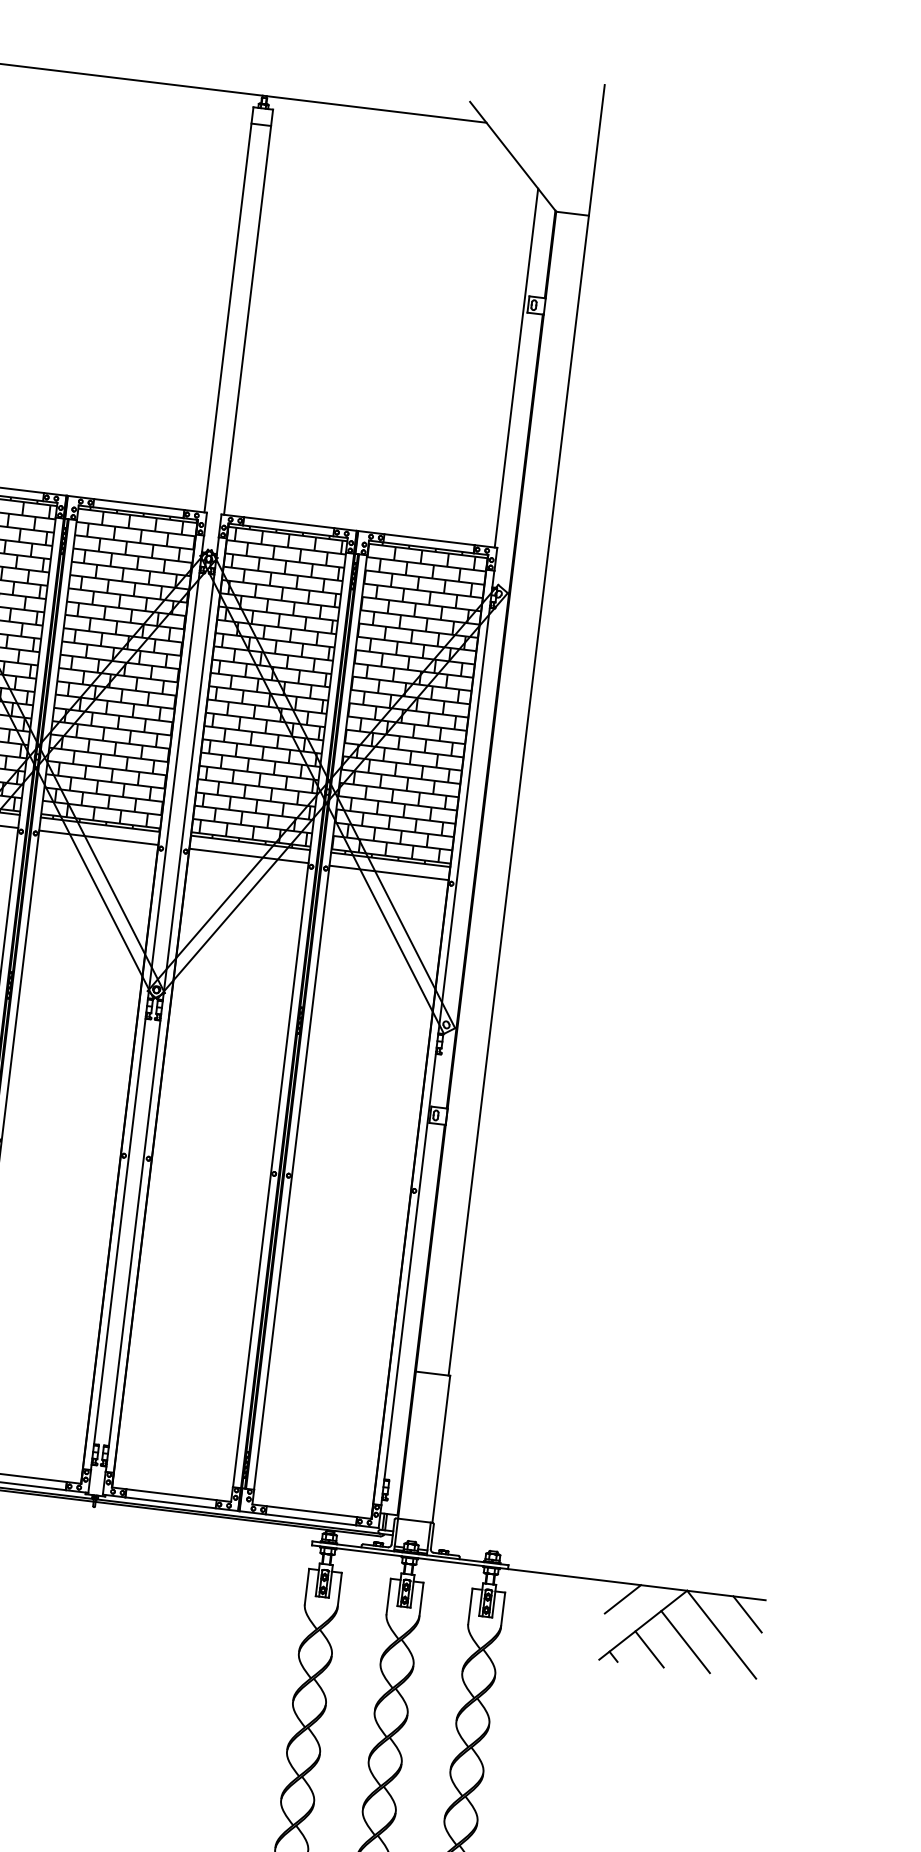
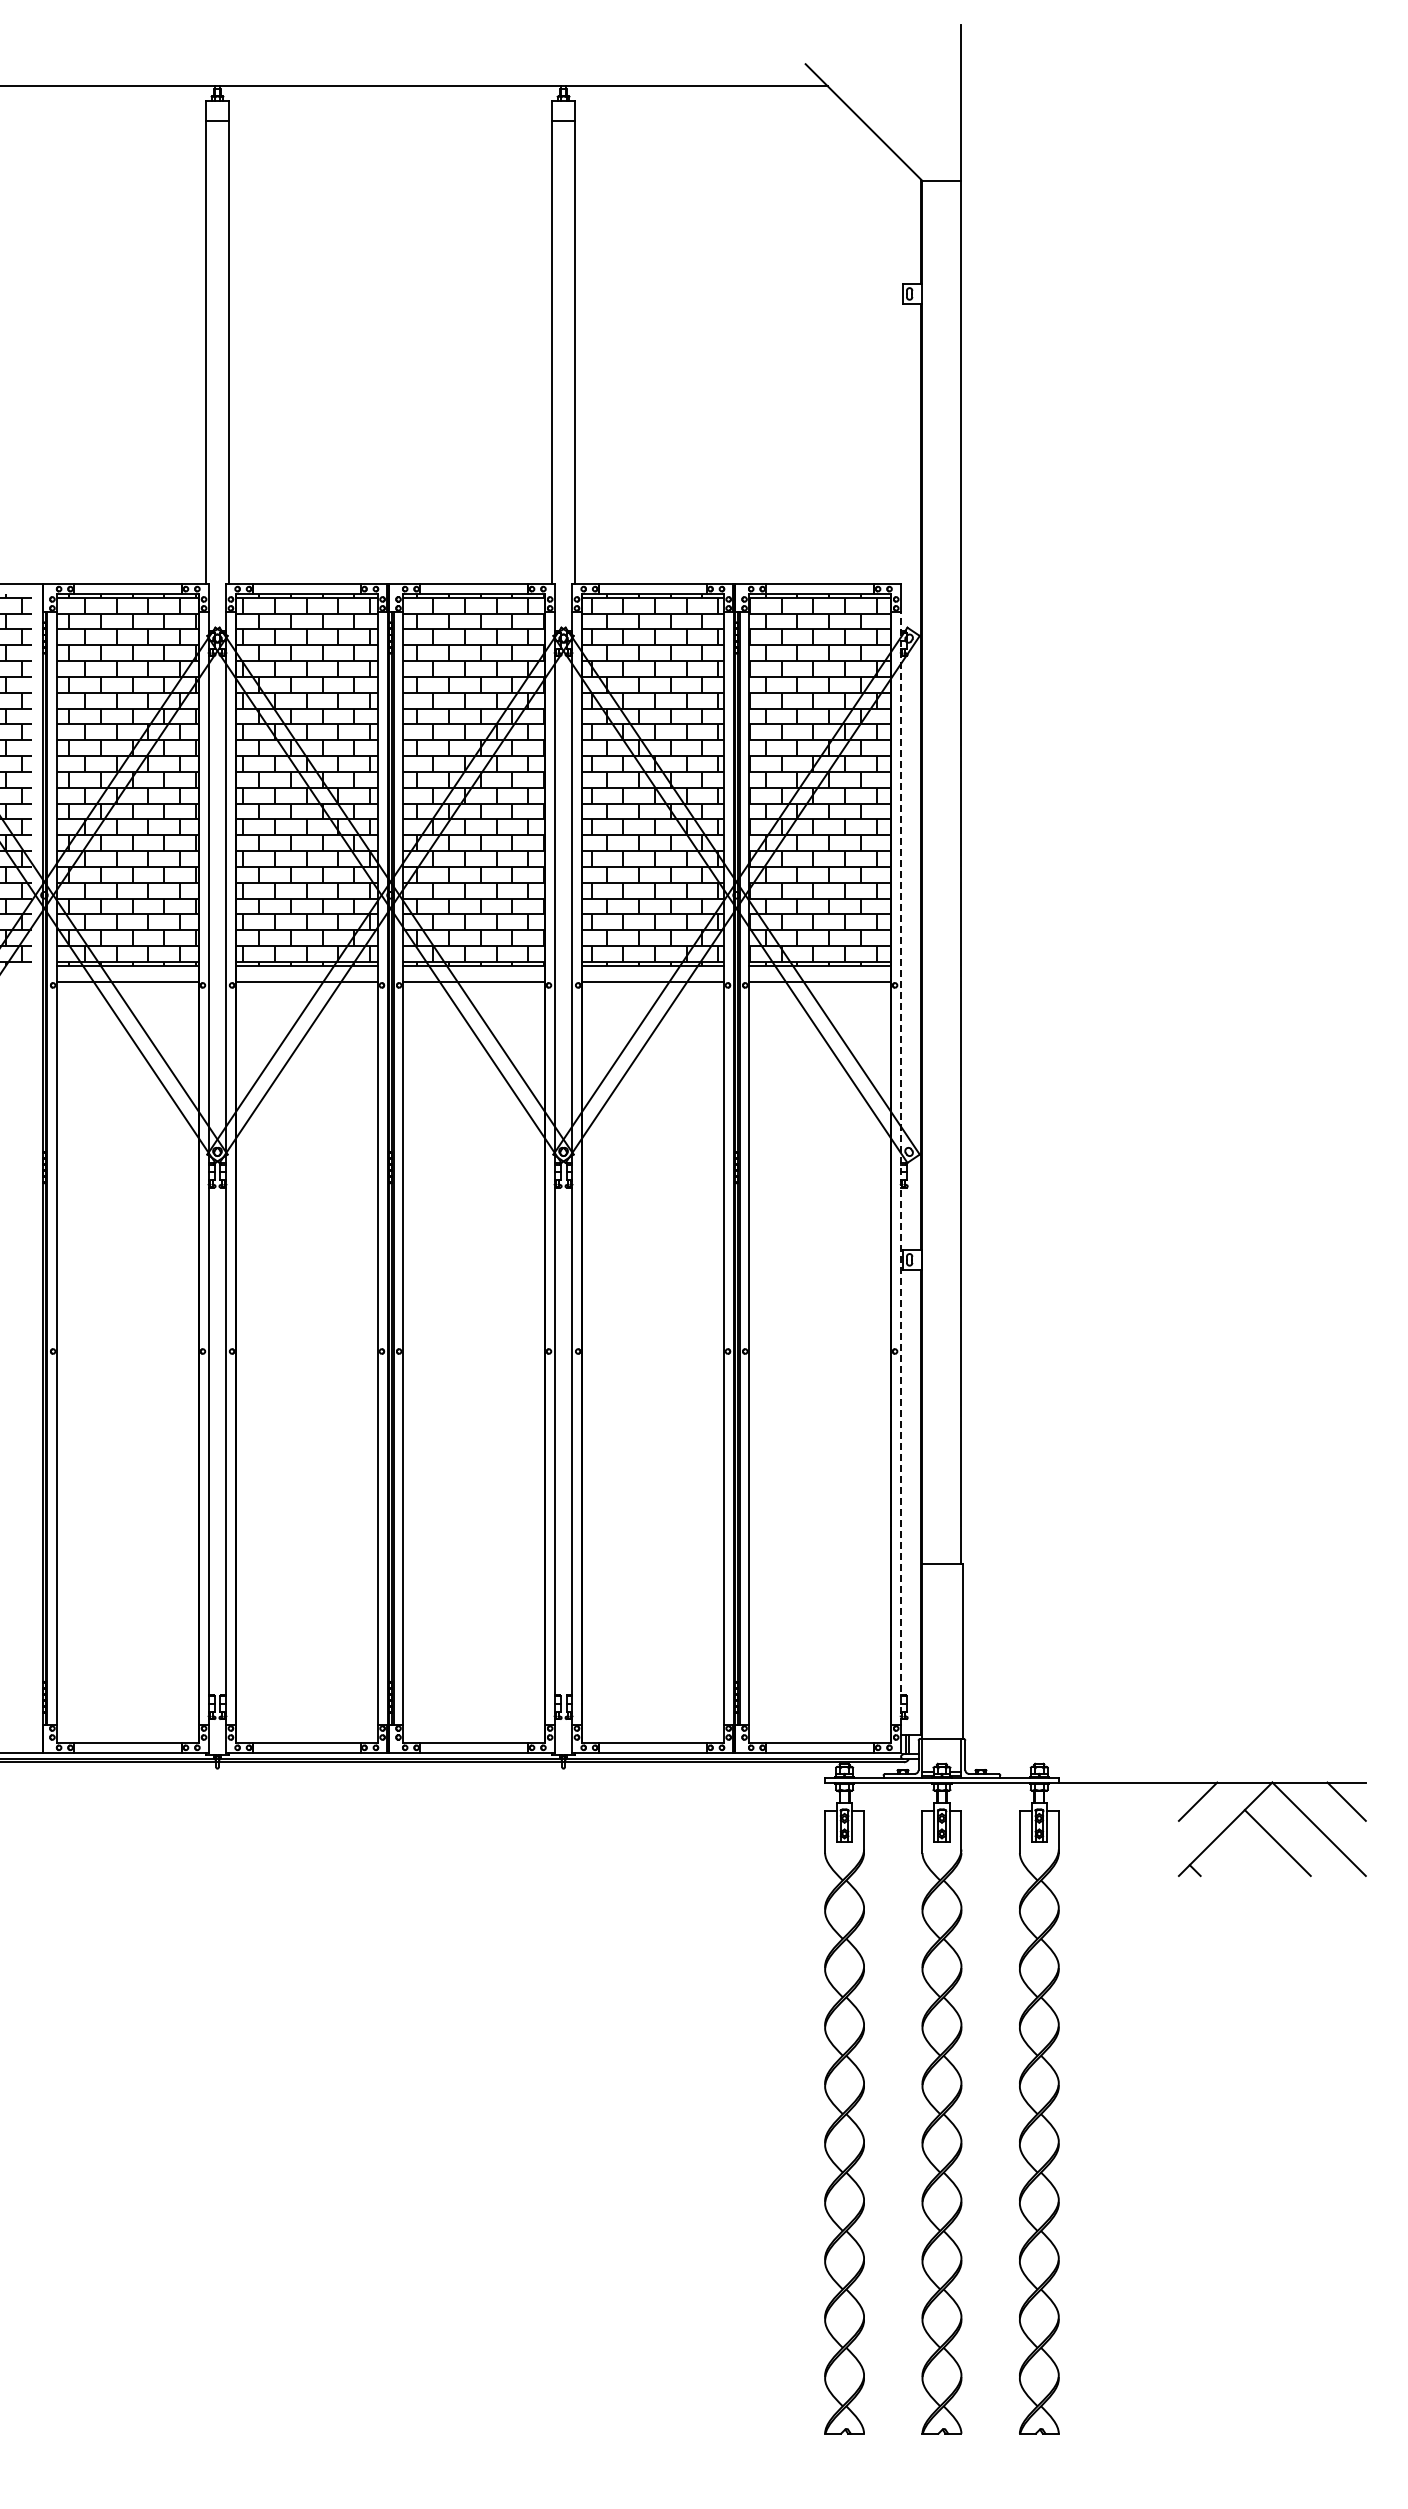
line: (516, 368) -> (897, 370), removed
line: (437, 1037) -> (900, 1168), solid -> dashed
line: (649, 1649) -> (1236, 1856), removed

